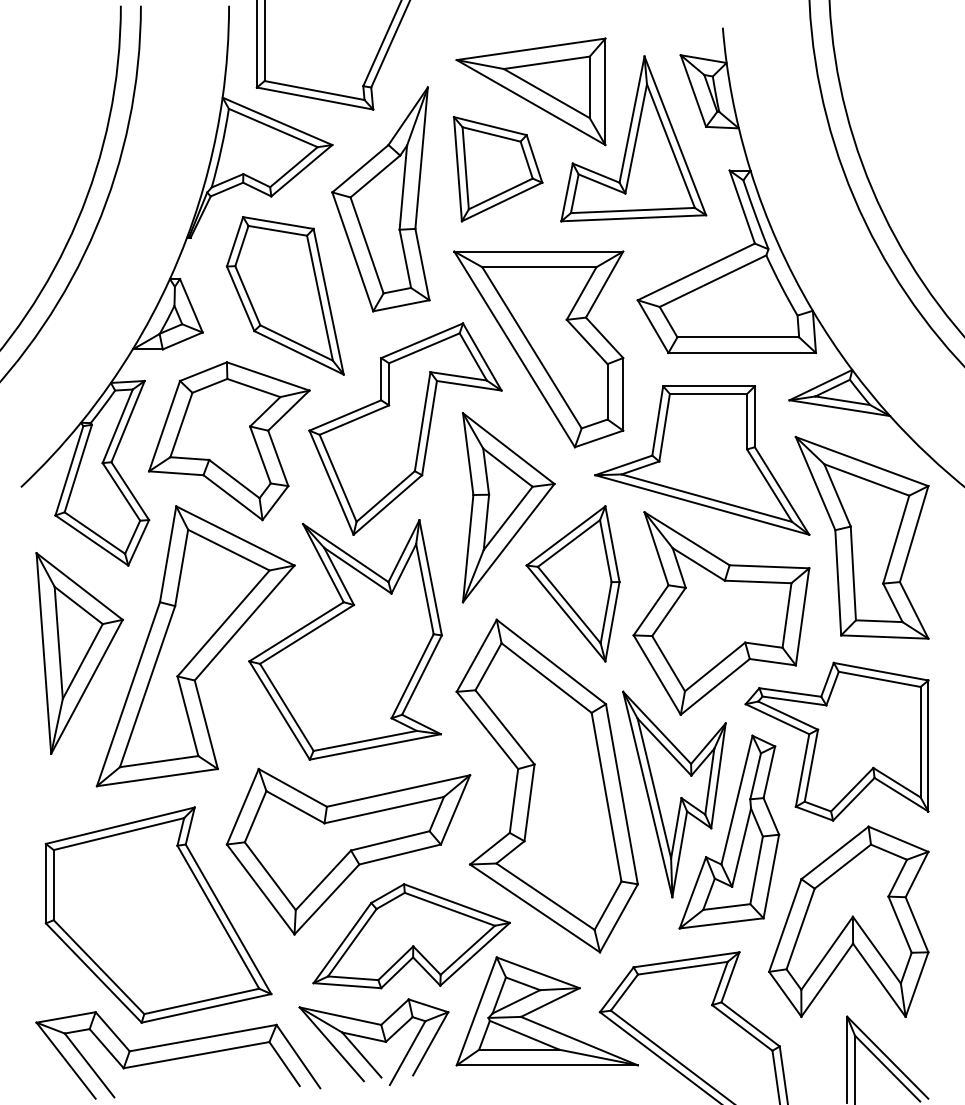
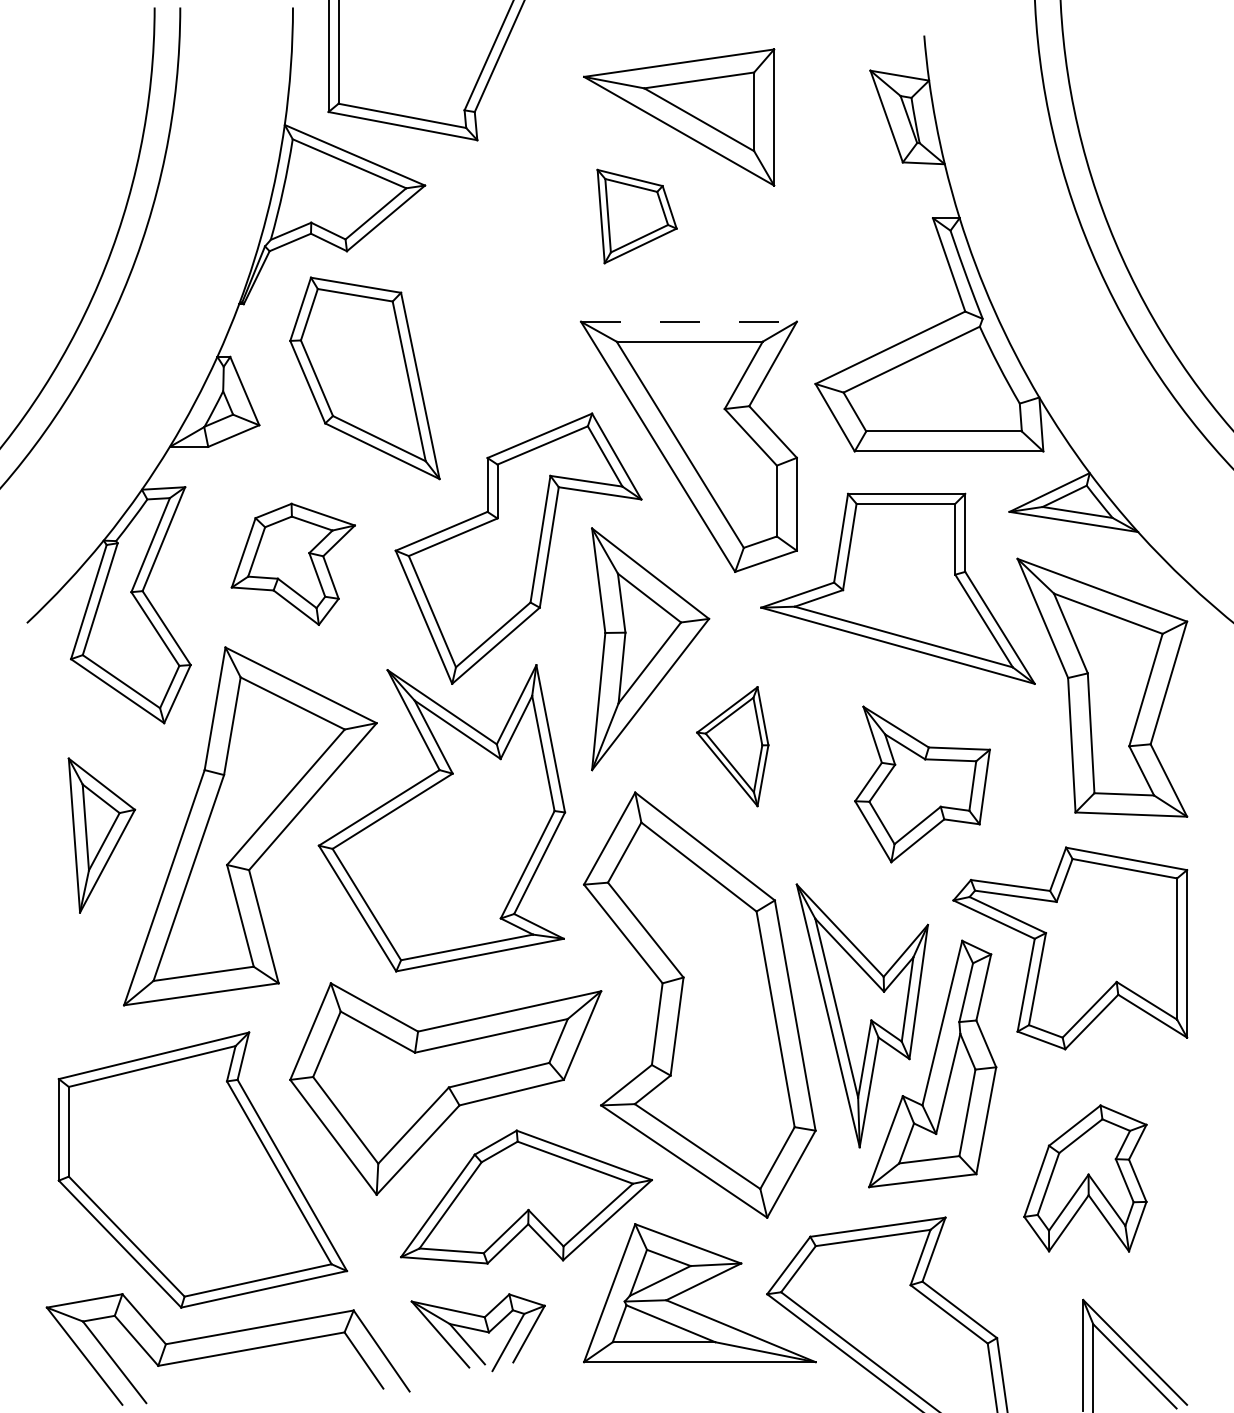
part: (633, 138) -> (810, 177), removed
part: (498, 169) -> (637, 216), size x0.7
part: (380, 199) -> (486, 255), removed
line: (539, 251) -> (689, 321), solid -> dashed
part: (229, 441) -> (293, 564), size x0.6
part: (572, 583) -> (732, 746), size x0.6
part: (721, 613) -> (922, 784), size x0.6
part: (79, 653) -> (101, 835), size x0.6
part: (848, 921) -> (1084, 1178), size x0.6
part: (373, 1042) -> (477, 1332), size x0.7

